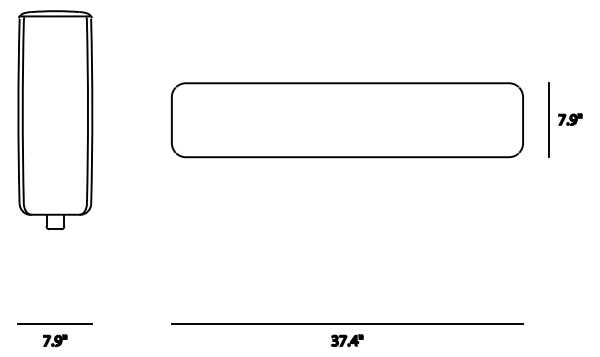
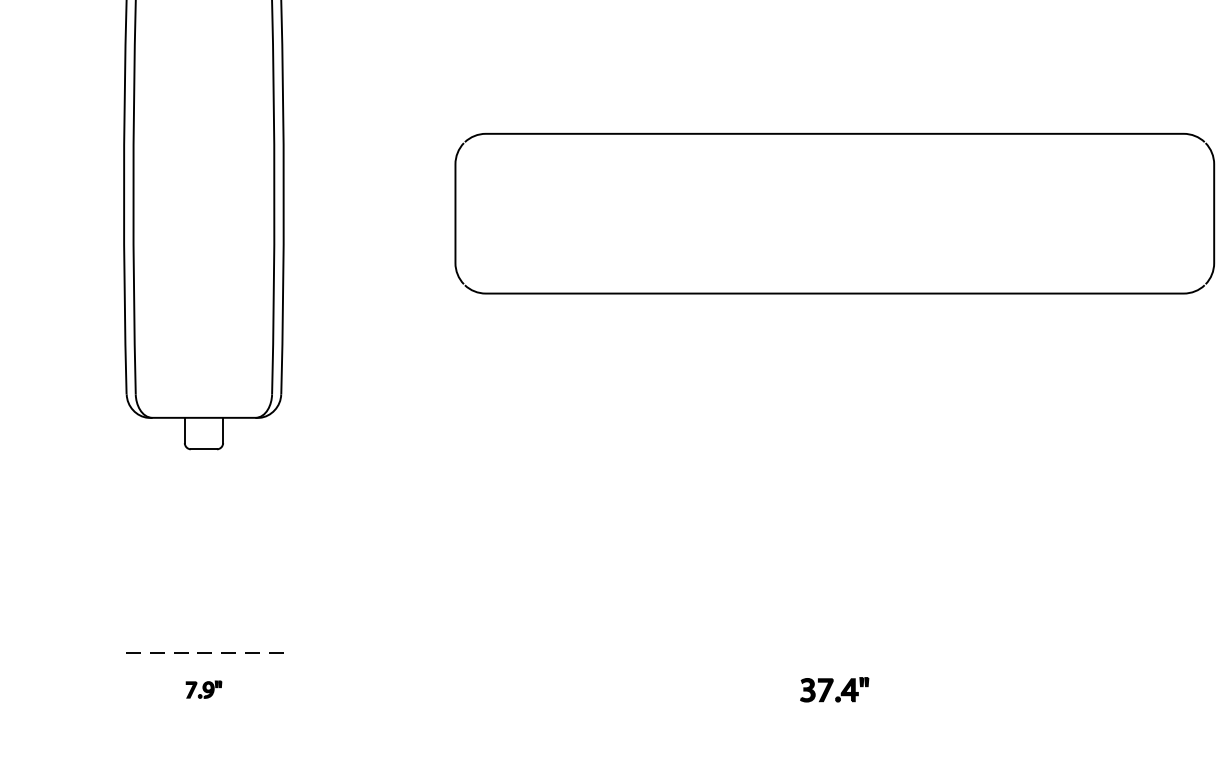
line: (55, 323) -> (204, 652), solid -> dashed
line: (347, 323) -> (834, 652), removed
part: (55, 340) -> (204, 689), size x0.7

